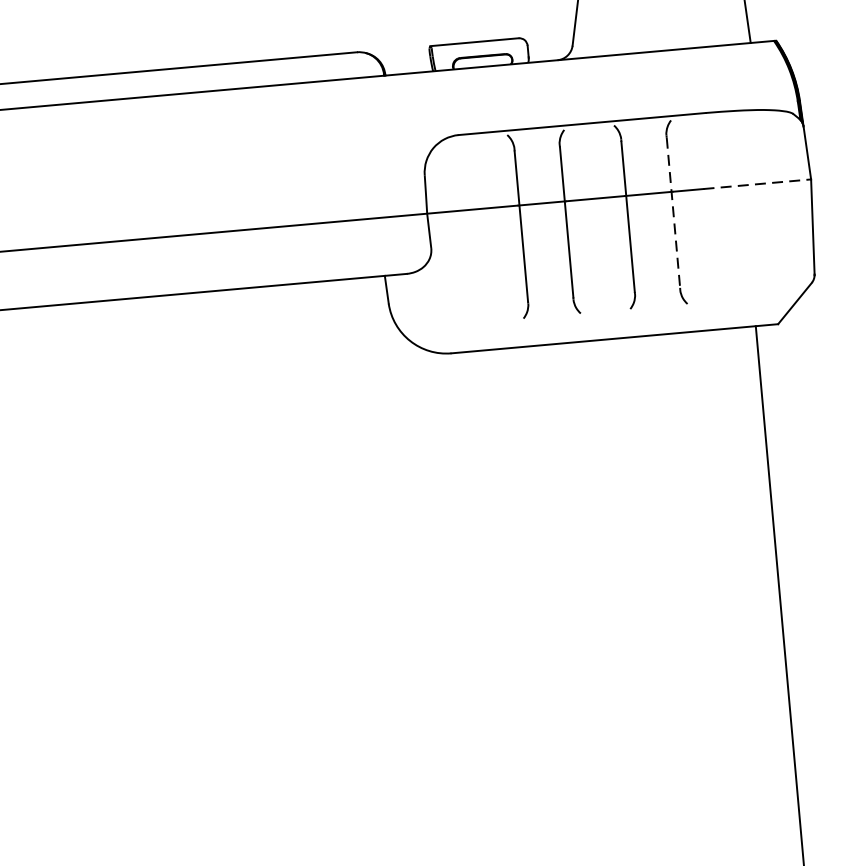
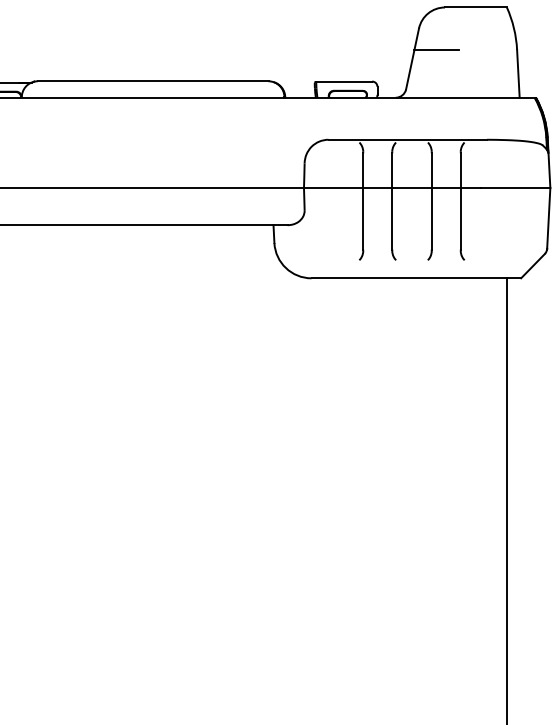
line: (756, 185) -> (515, 188), dashed -> solid
line: (672, 212) -> (460, 201), dashed -> solid

